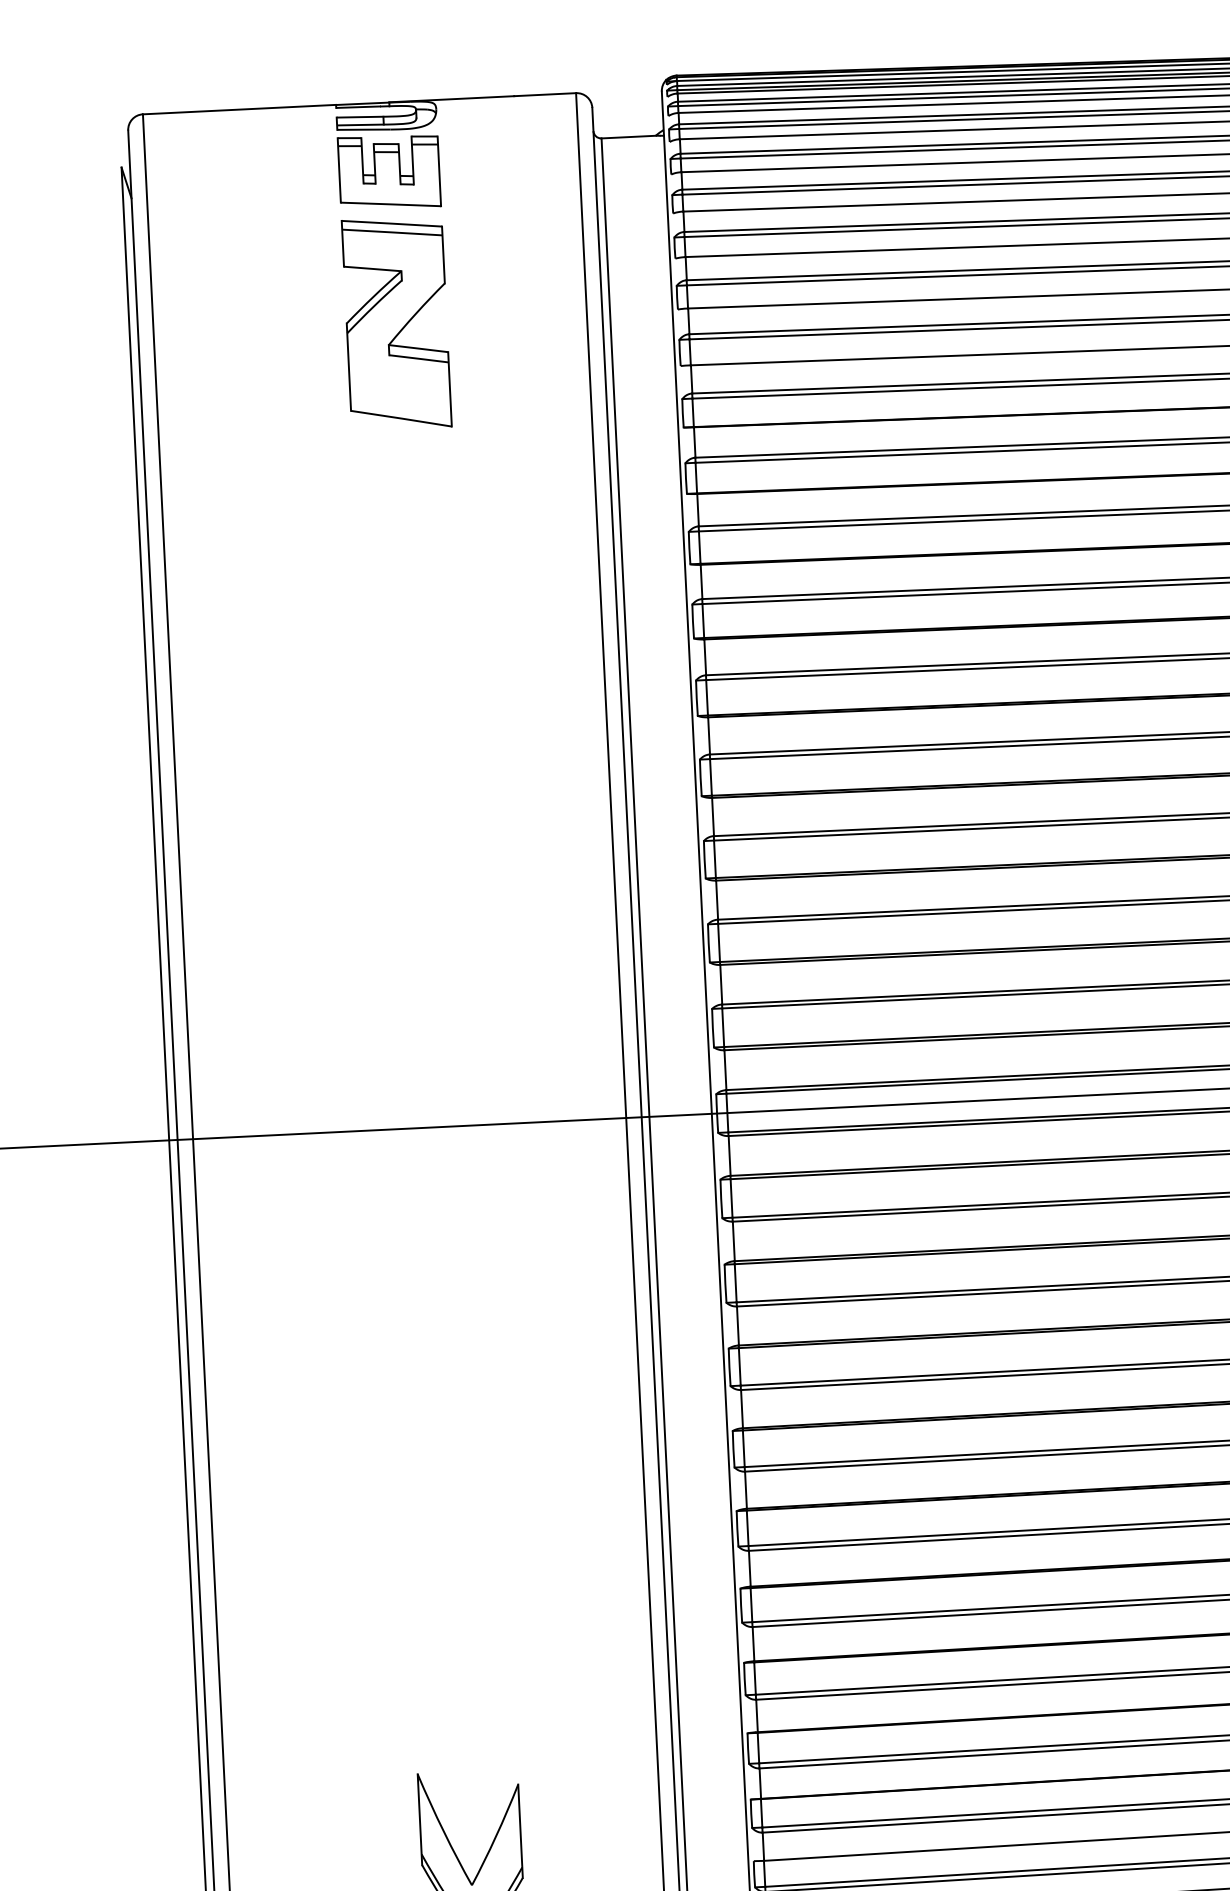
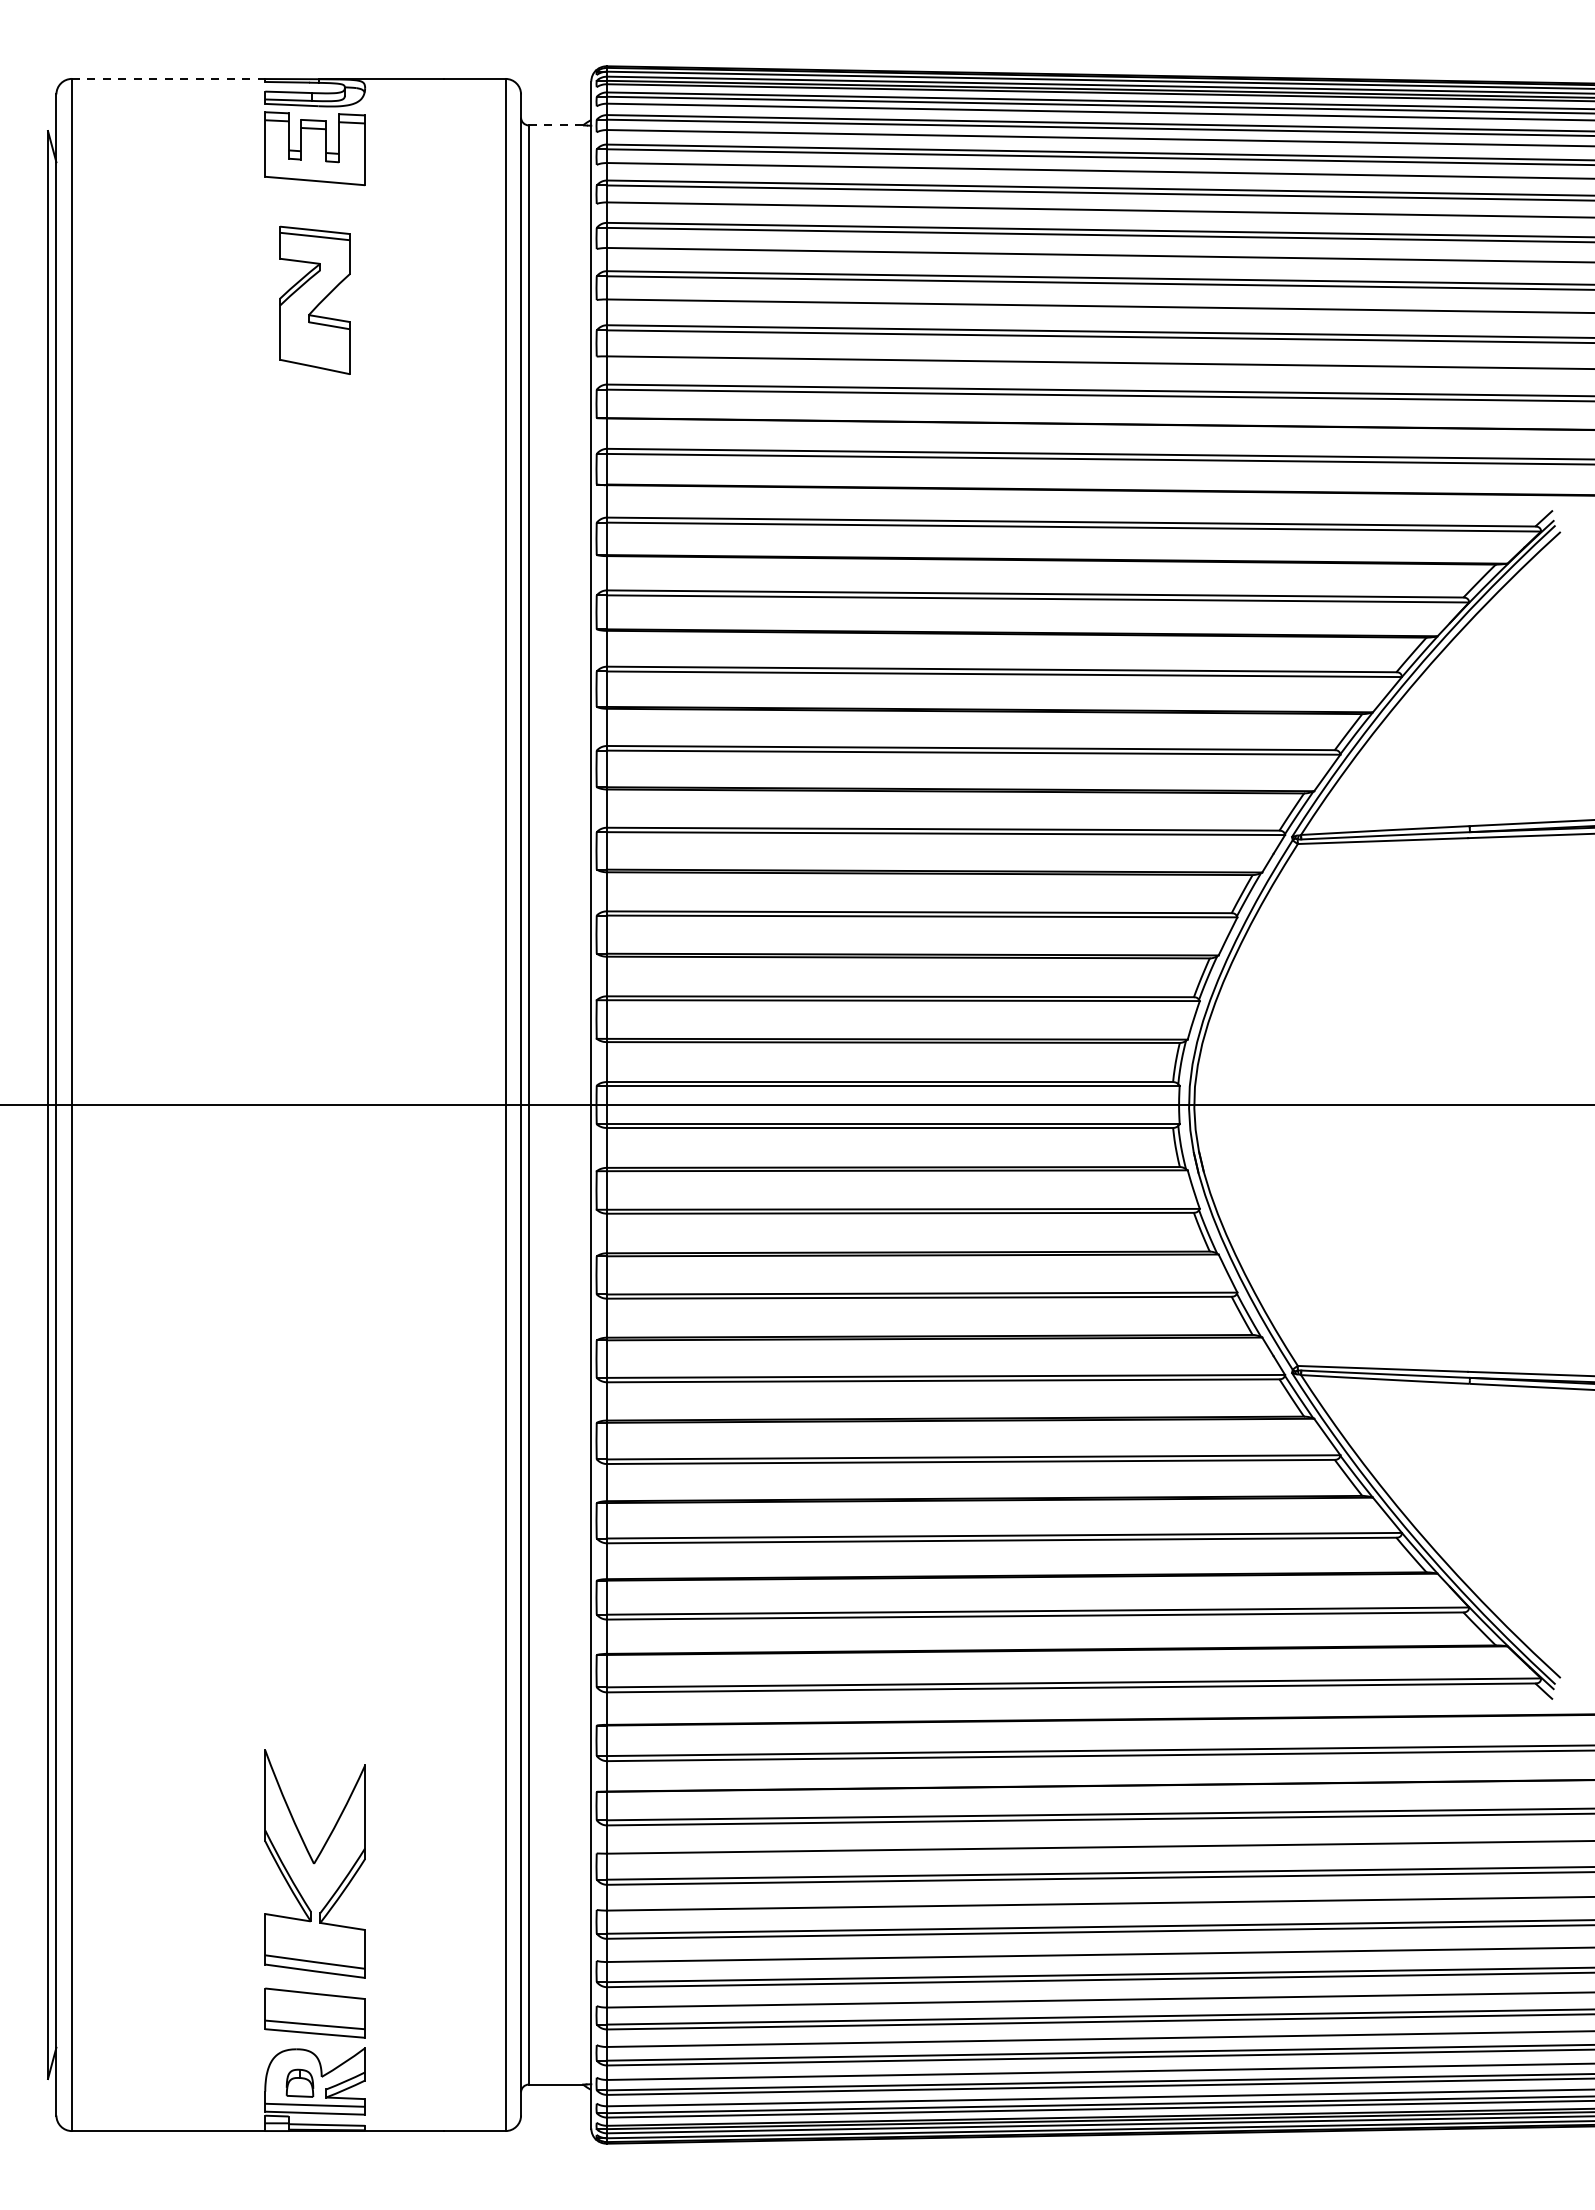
line: (239, 109) -> (168, 78), solid -> dashed
line: (629, 137) -> (556, 125), solid -> dashed
part: (396, 323) -> (314, 300), size x0.7

